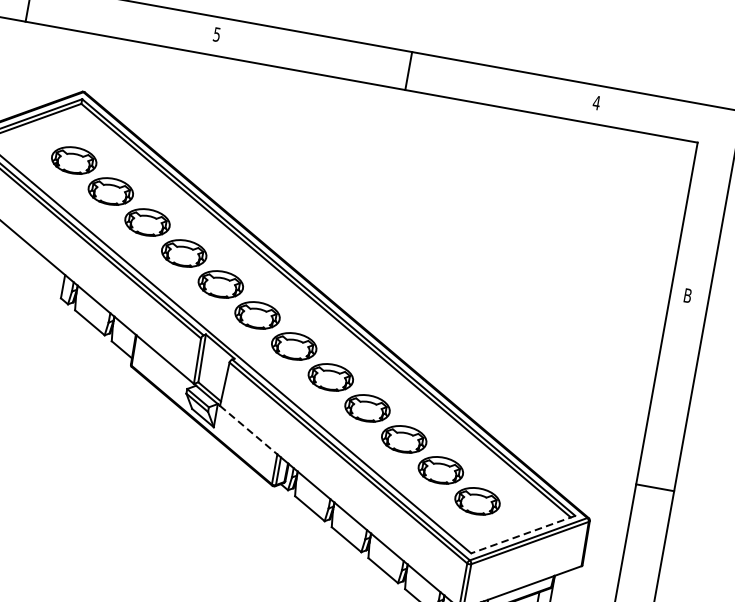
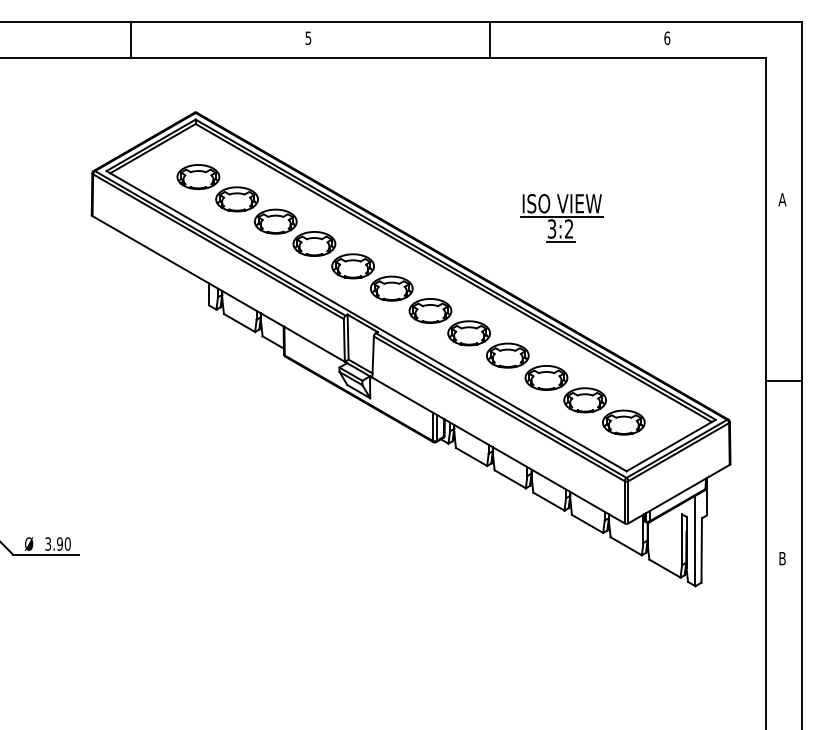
text: (596, 103) -> (667, 38), 4 -> 6
part: (450, 273) -> (561, 218), added
text: (687, 295) -> (782, 199), B -> A
line: (248, 430) -> (402, 395), dashed -> solid
line: (522, 534) -> (670, 445), dashed -> solid

